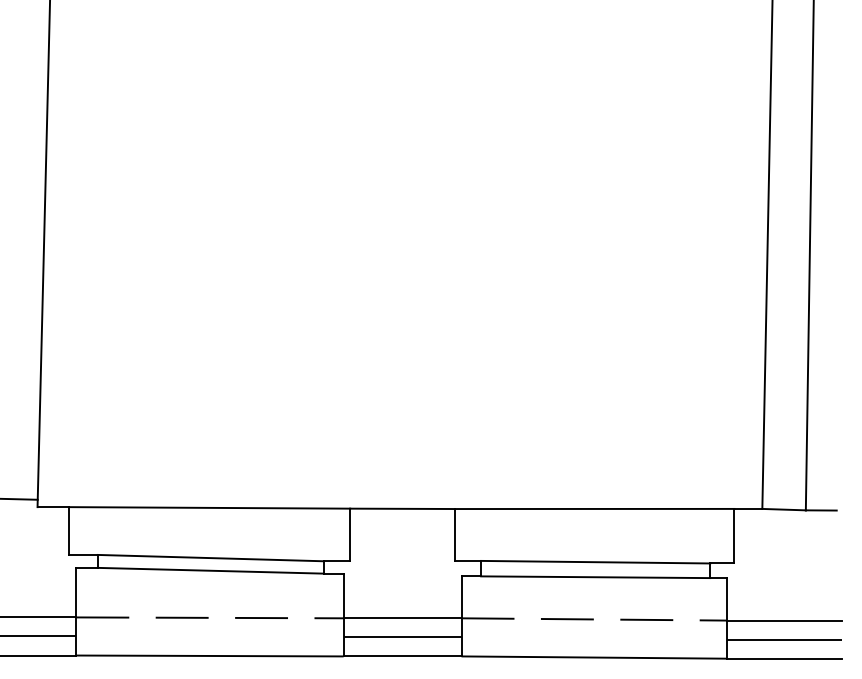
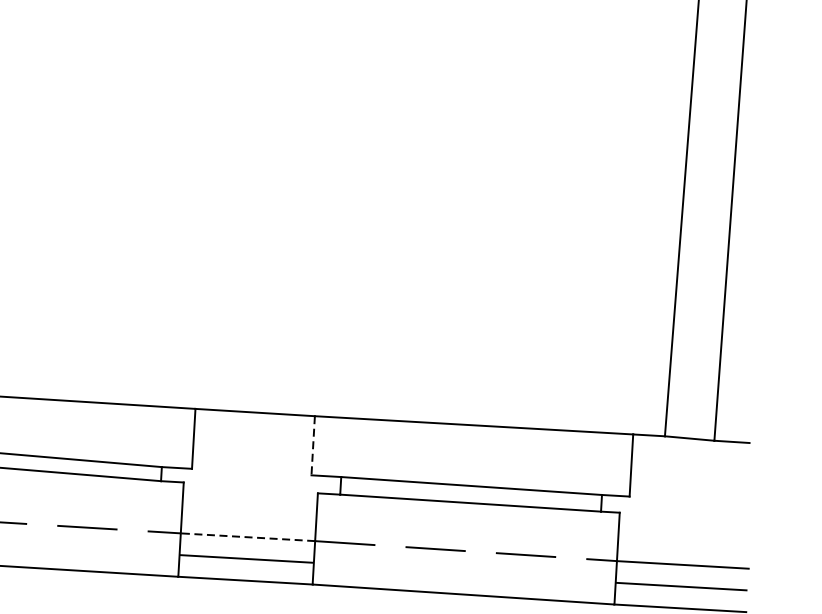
line: (455, 534) -> (313, 445), solid -> dashed
line: (402, 618) -> (247, 537), solid -> dashed

